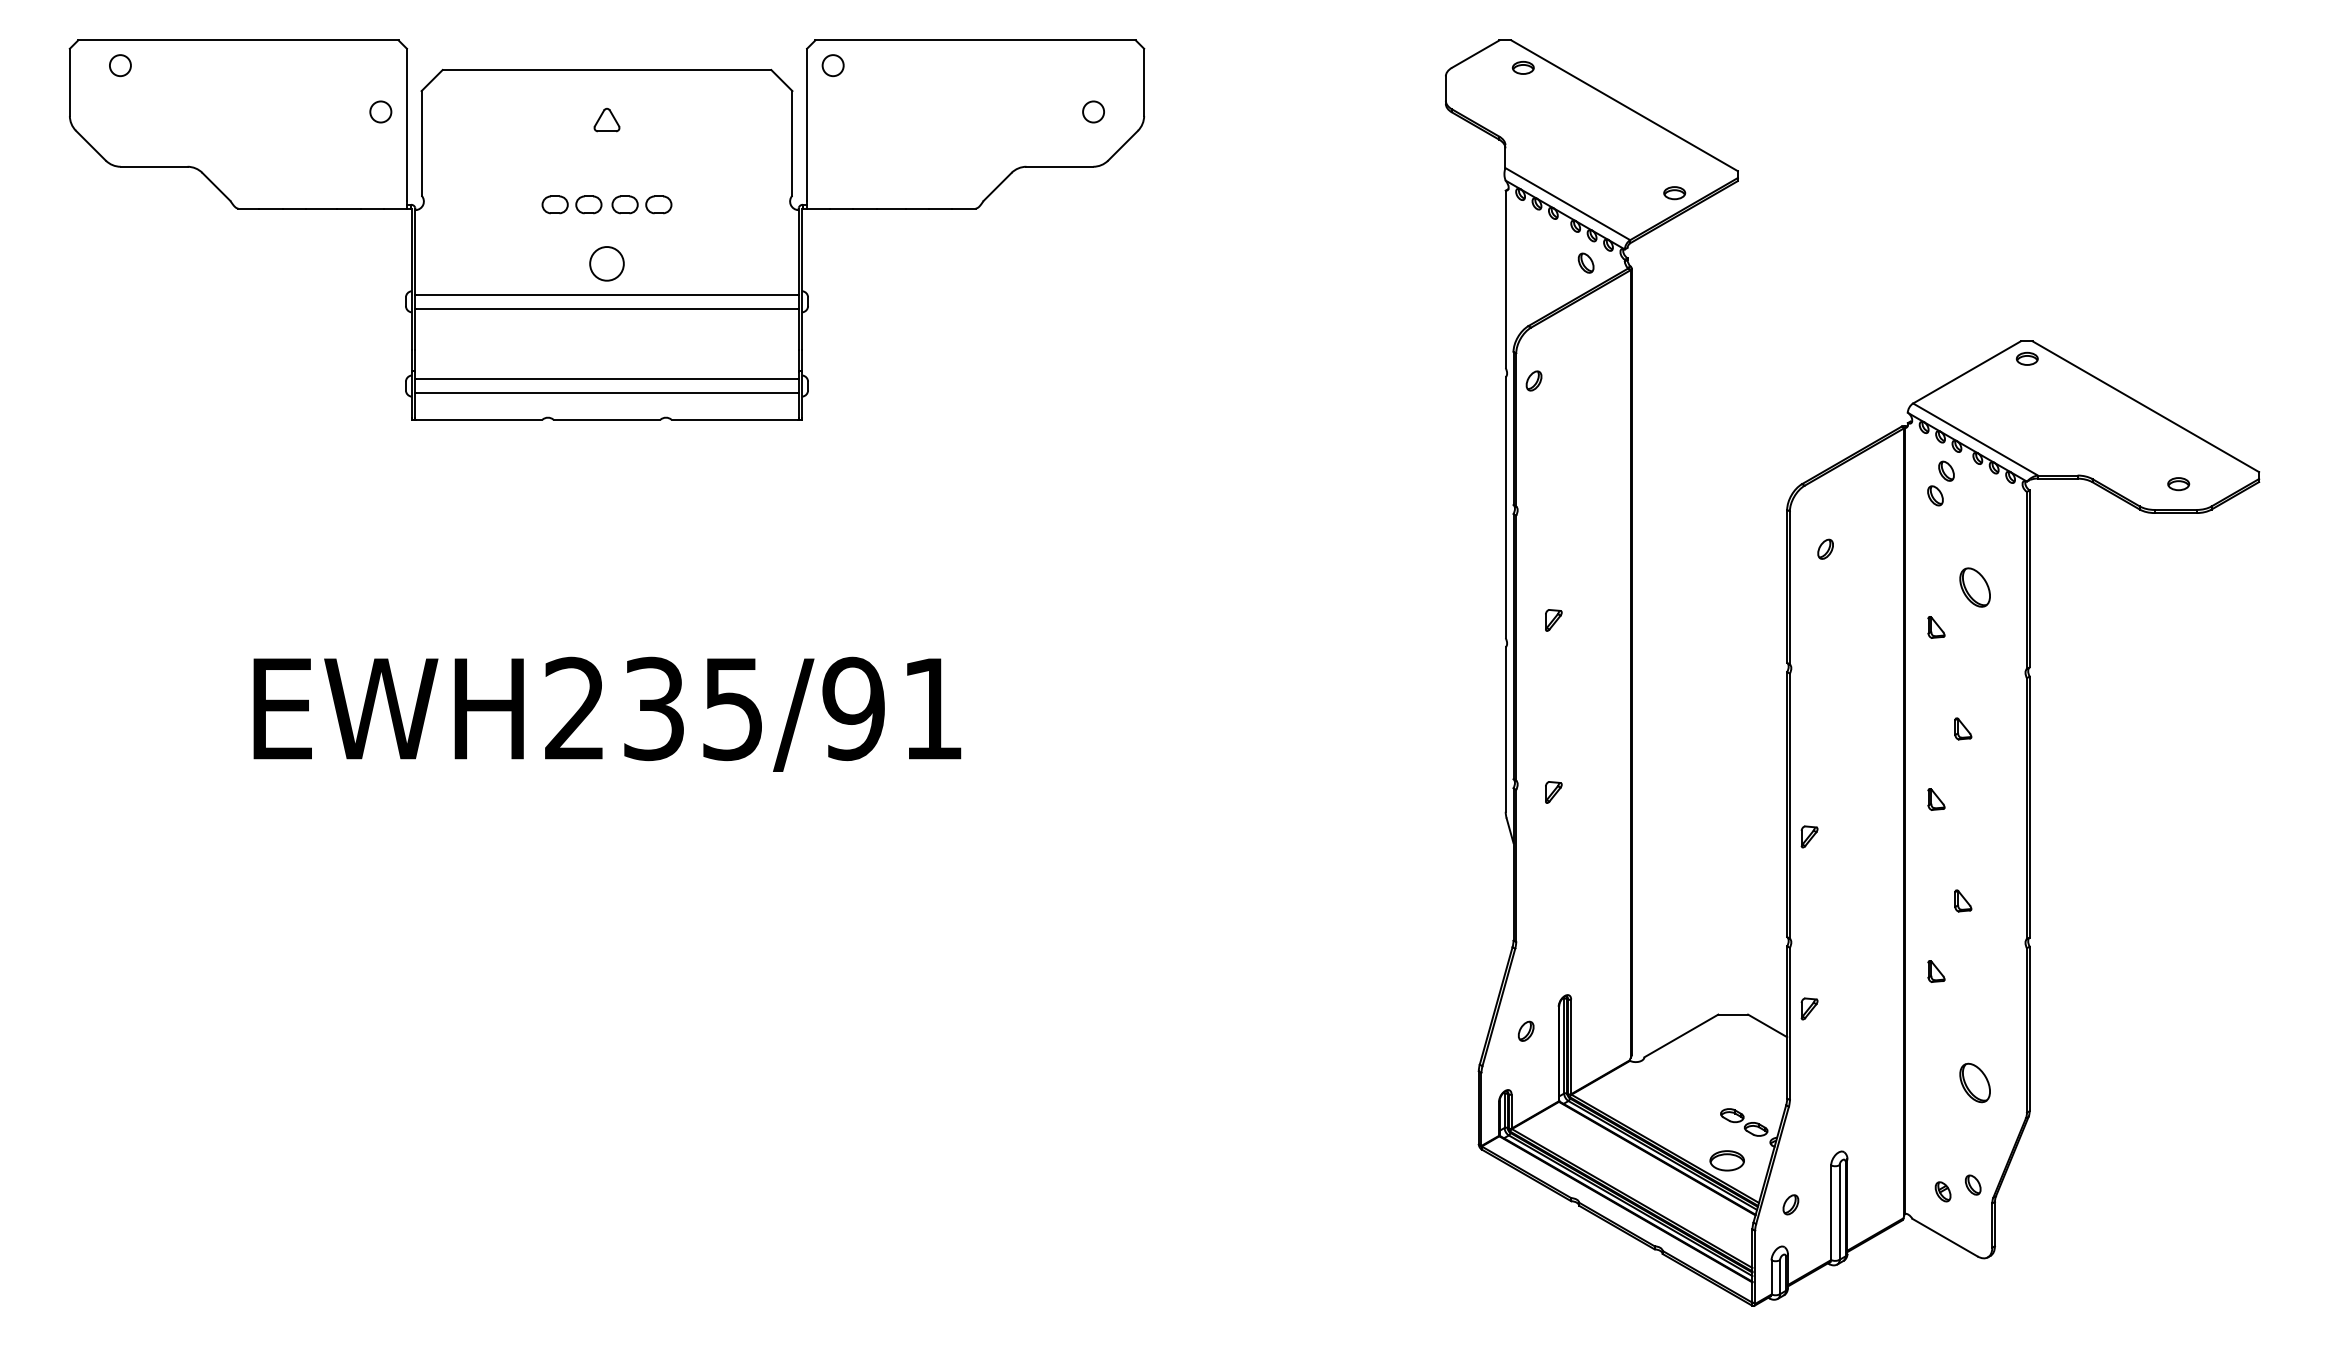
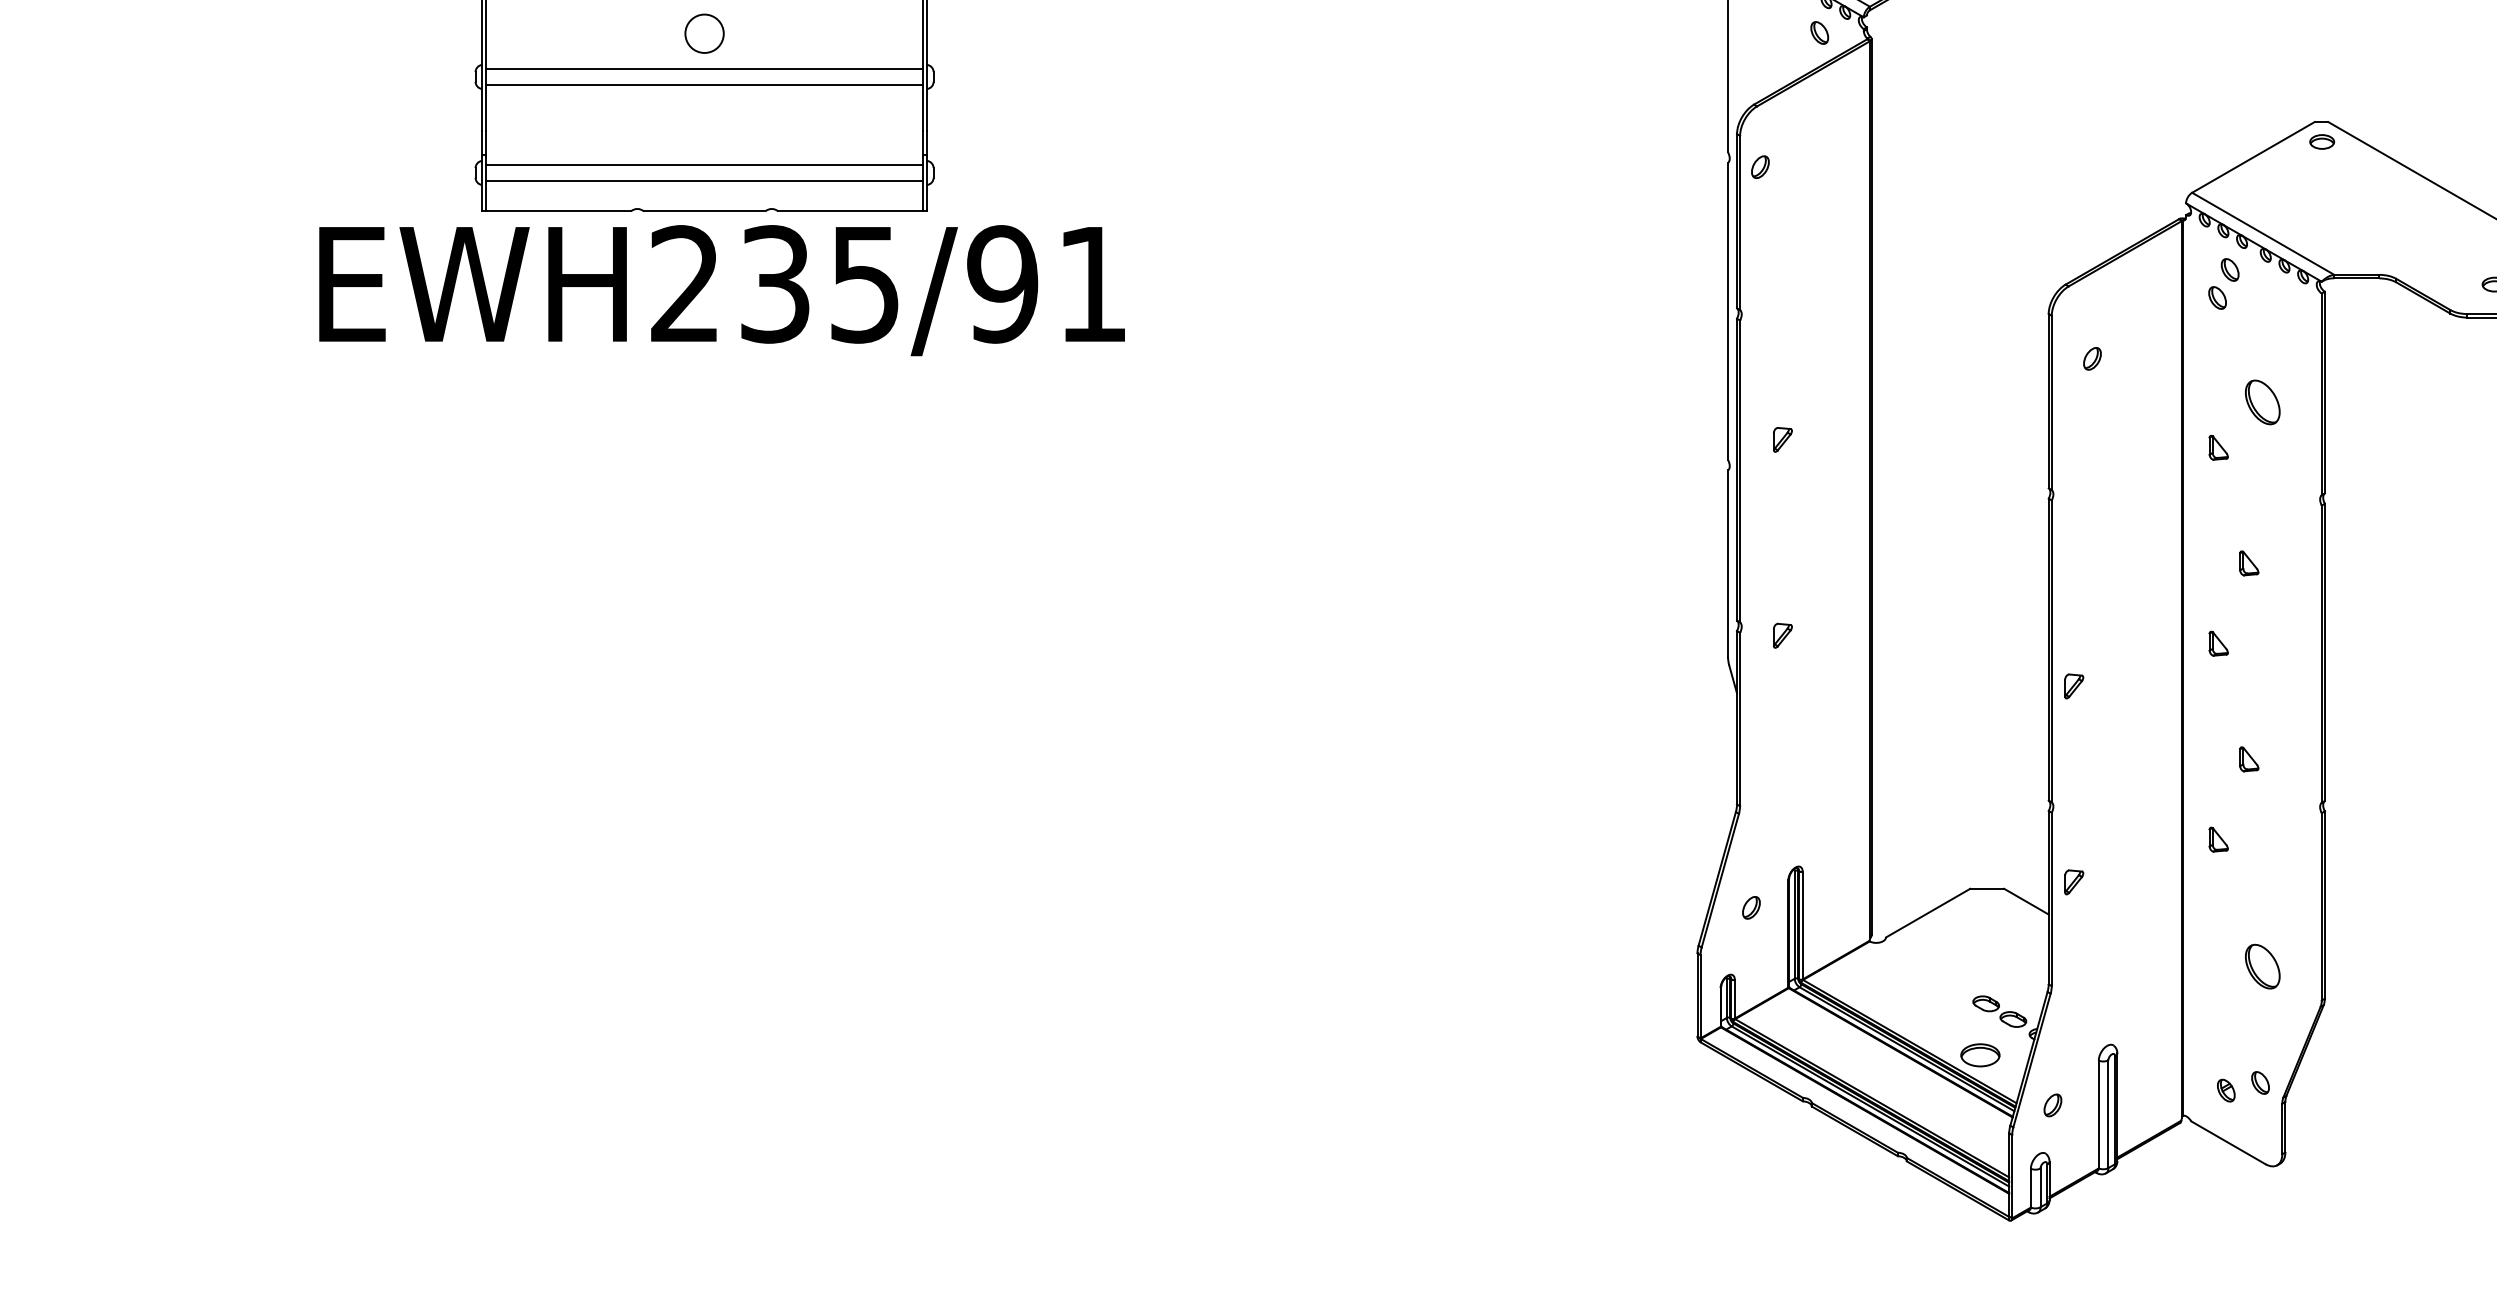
text: (607, 713) -> (722, 289), moved

